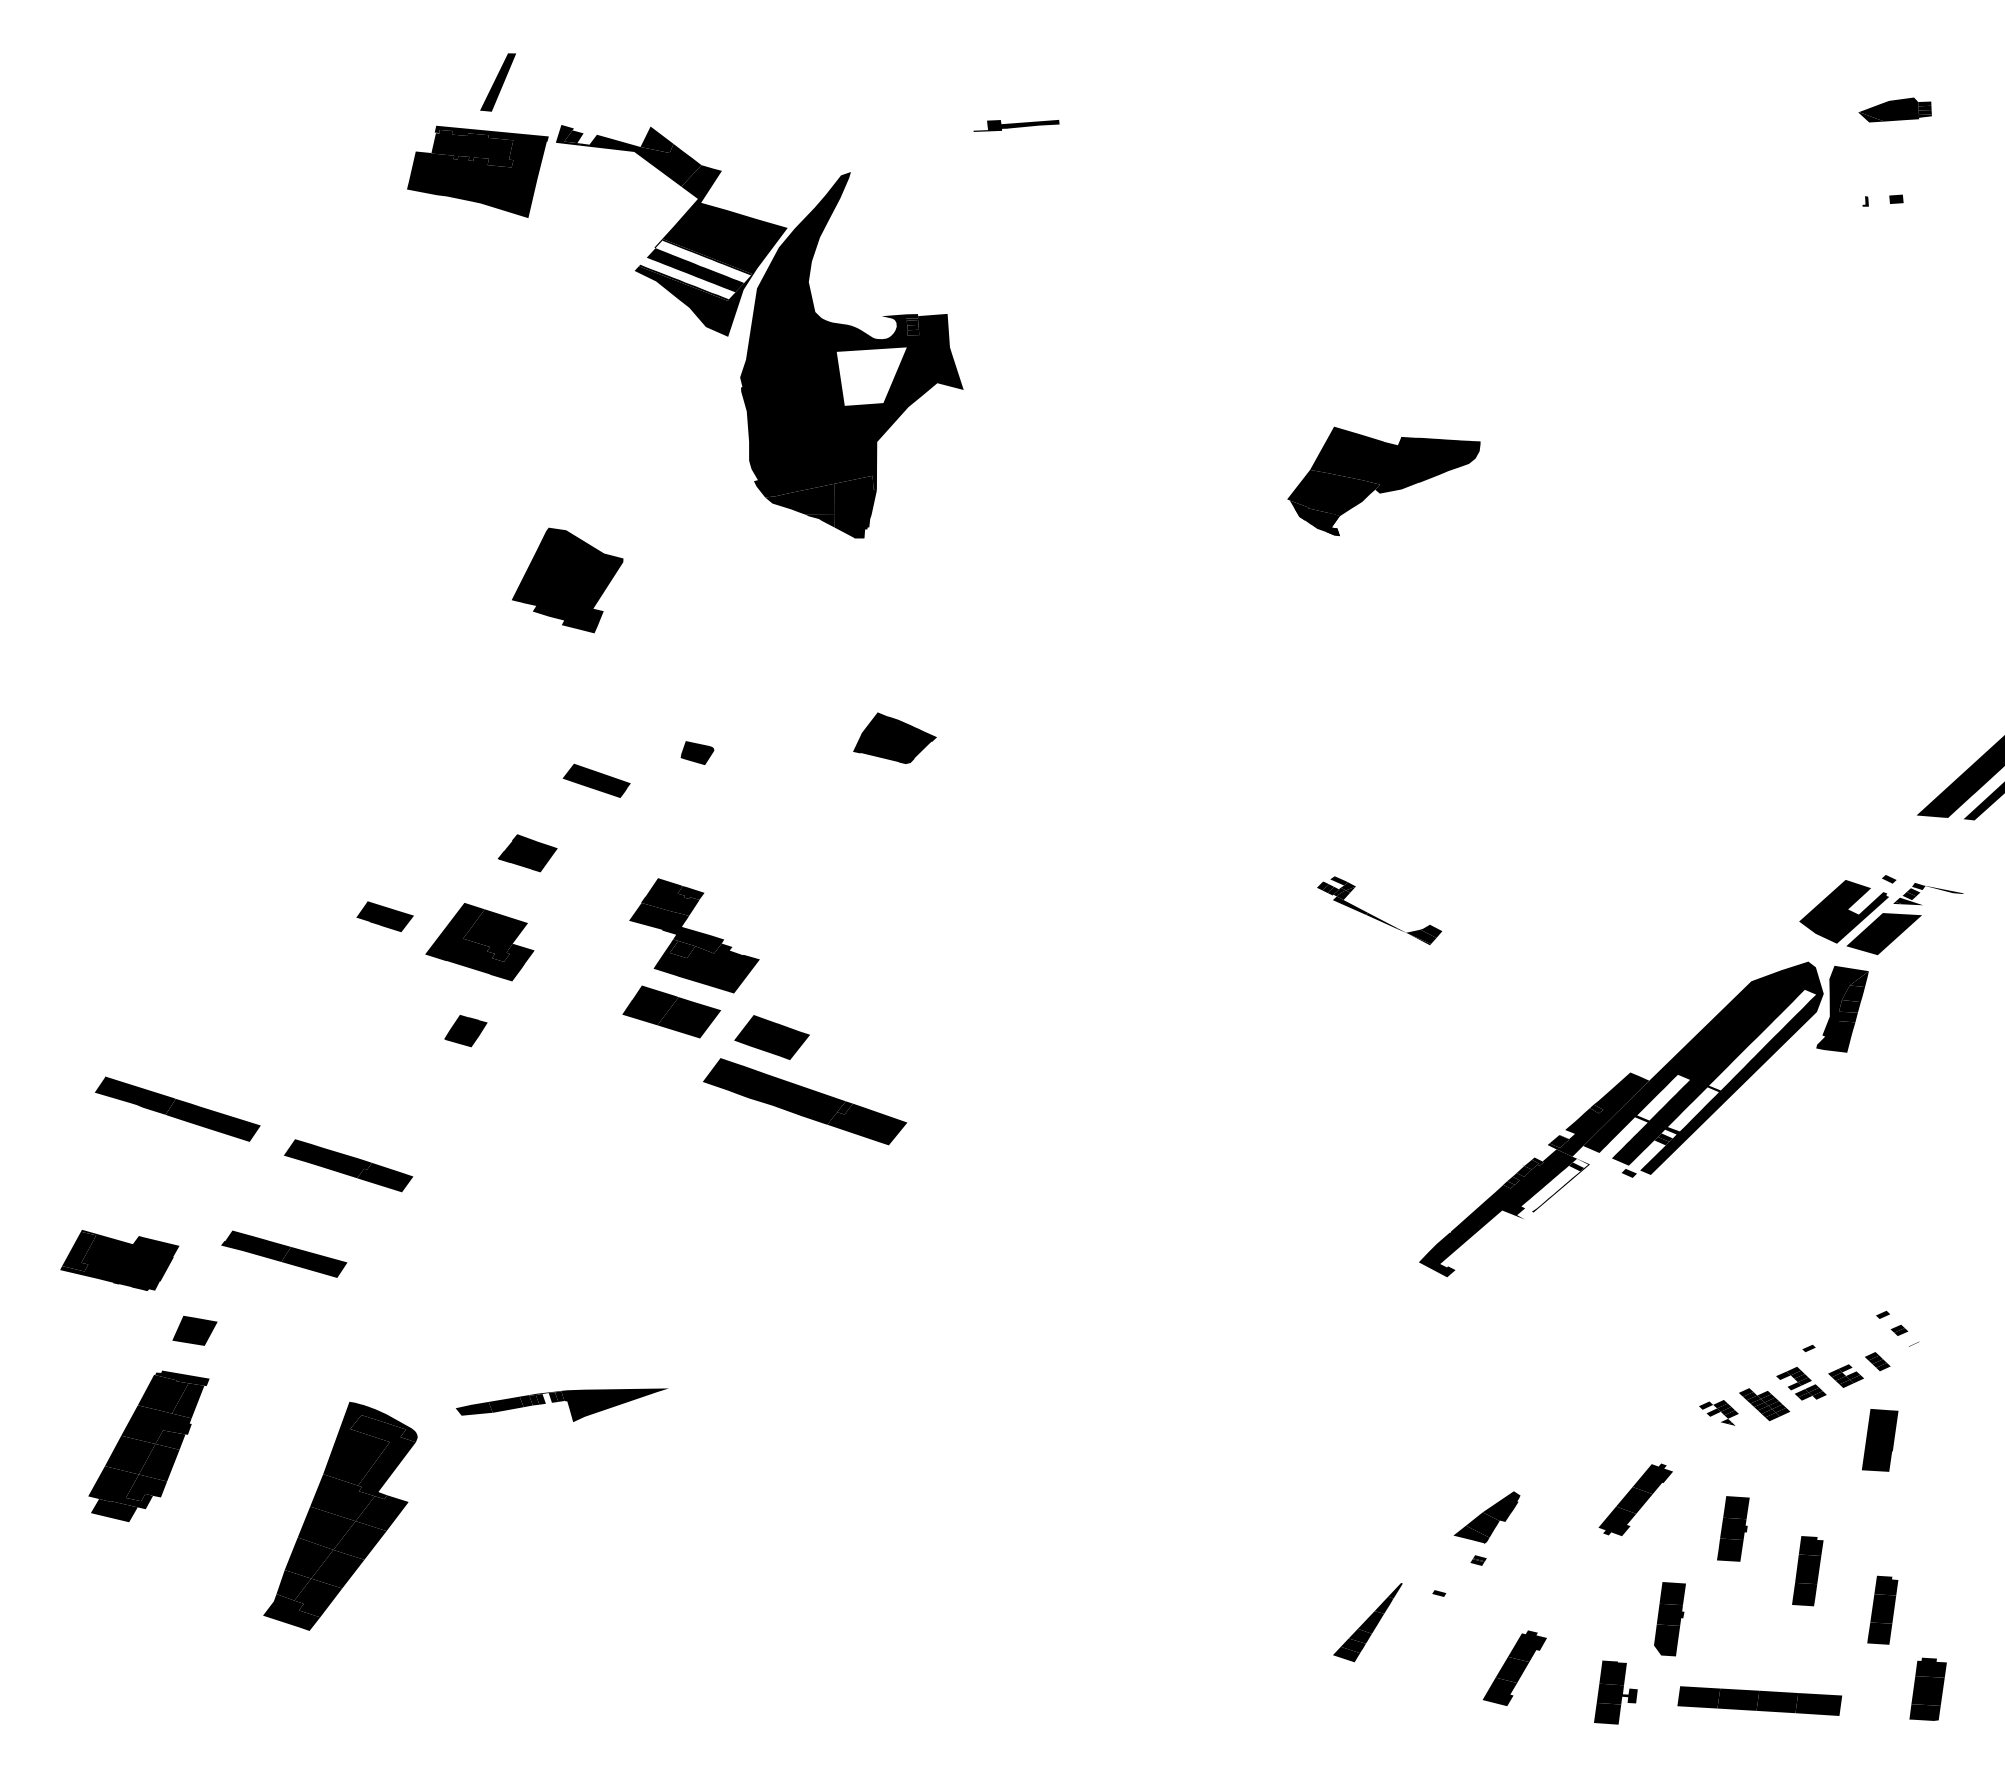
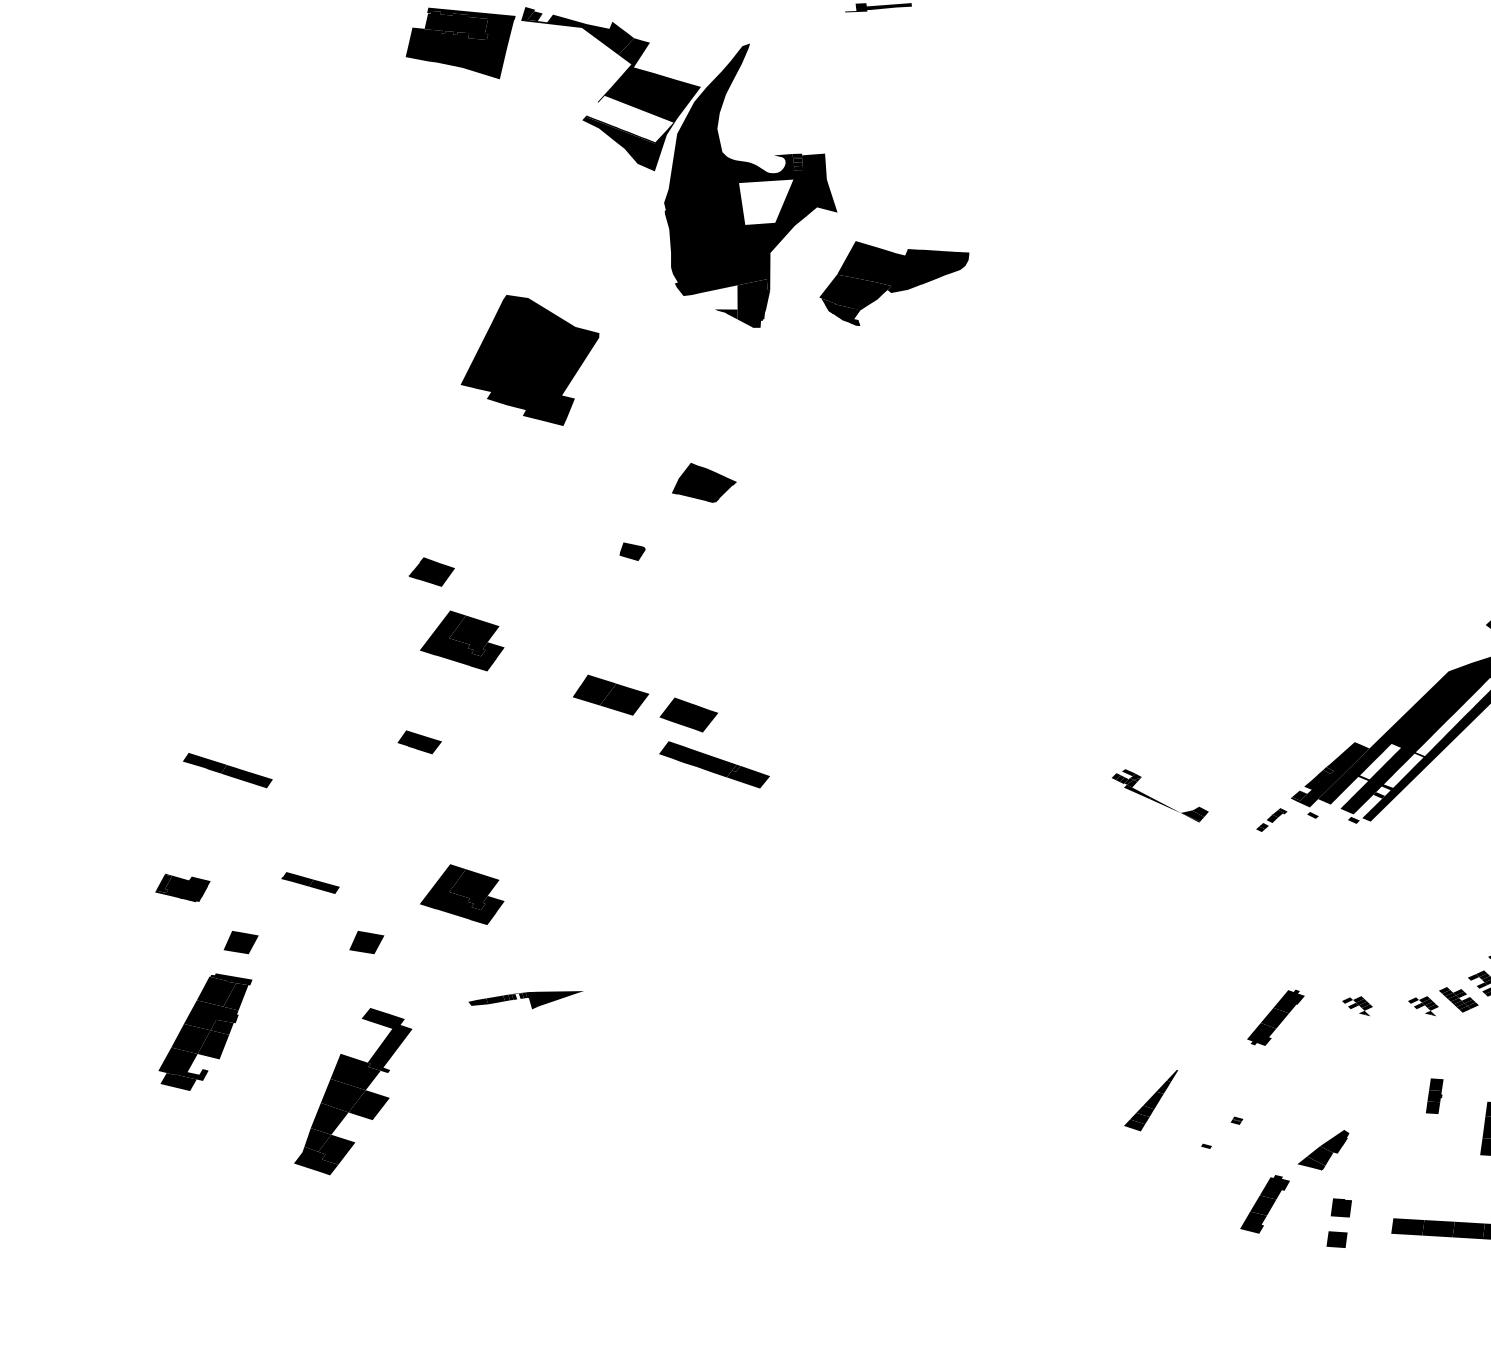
fill: (656, 139) -> (599, 18), removed
fill: (707, 257) -> (638, 109), removed
fill: (695, 270) -> (629, 119), removed
part: (1383, 481) -> (894, 283), moved
fill: (799, 498) -> (710, 296), removed
part: (567, 580) -> (530, 360), size x1.6
part: (894, 737) -> (703, 482), moved
part: (697, 752) -> (632, 551), moved
part: (596, 780) -> (552, 515), removed
part: (527, 853) -> (431, 572), moved
part: (384, 916) -> (419, 742), moved
part: (1375, 916) -> (1157, 800), moved
part: (694, 935) -> (628, 635), removed
fill: (465, 1030) -> (451, 709), removed
part: (805, 1101) -> (714, 764), size x0.7
part: (177, 1108) -> (227, 770), size x0.7
fill: (1664, 1137) -> (1381, 792), removed
part: (348, 1165) -> (360, 814), removed
fill: (1504, 1213) -> (1257, 851), removed
part: (284, 1253) -> (310, 882), size x0.6
part: (119, 1260) -> (182, 887), size x0.6
part: (479, 1269) -> (461, 894), added
part: (356, 1330) -> (366, 942), added
fill: (1771, 1401) -> (1464, 997), removed
part: (562, 1404) -> (526, 999), size x0.7
part: (1633, 1412) -> (1357, 1005), added
fill: (370, 1443) -> (377, 1029), removed
fill: (146, 1487) -> (203, 1064), removed
part: (1635, 1499) -> (1275, 1017), moved
fill: (381, 1513) -> (385, 1084), removed
part: (1486, 1517) -> (1323, 1150), moved
part: (1733, 1528) -> (1434, 1095), size x0.7
fill: (337, 1568) -> (351, 1126), removed
part: (1669, 1619) -> (1385, 1166), removed
part: (1367, 1622) -> (1150, 1100), moved
fill: (1616, 1693) -> (1343, 1223), removed

